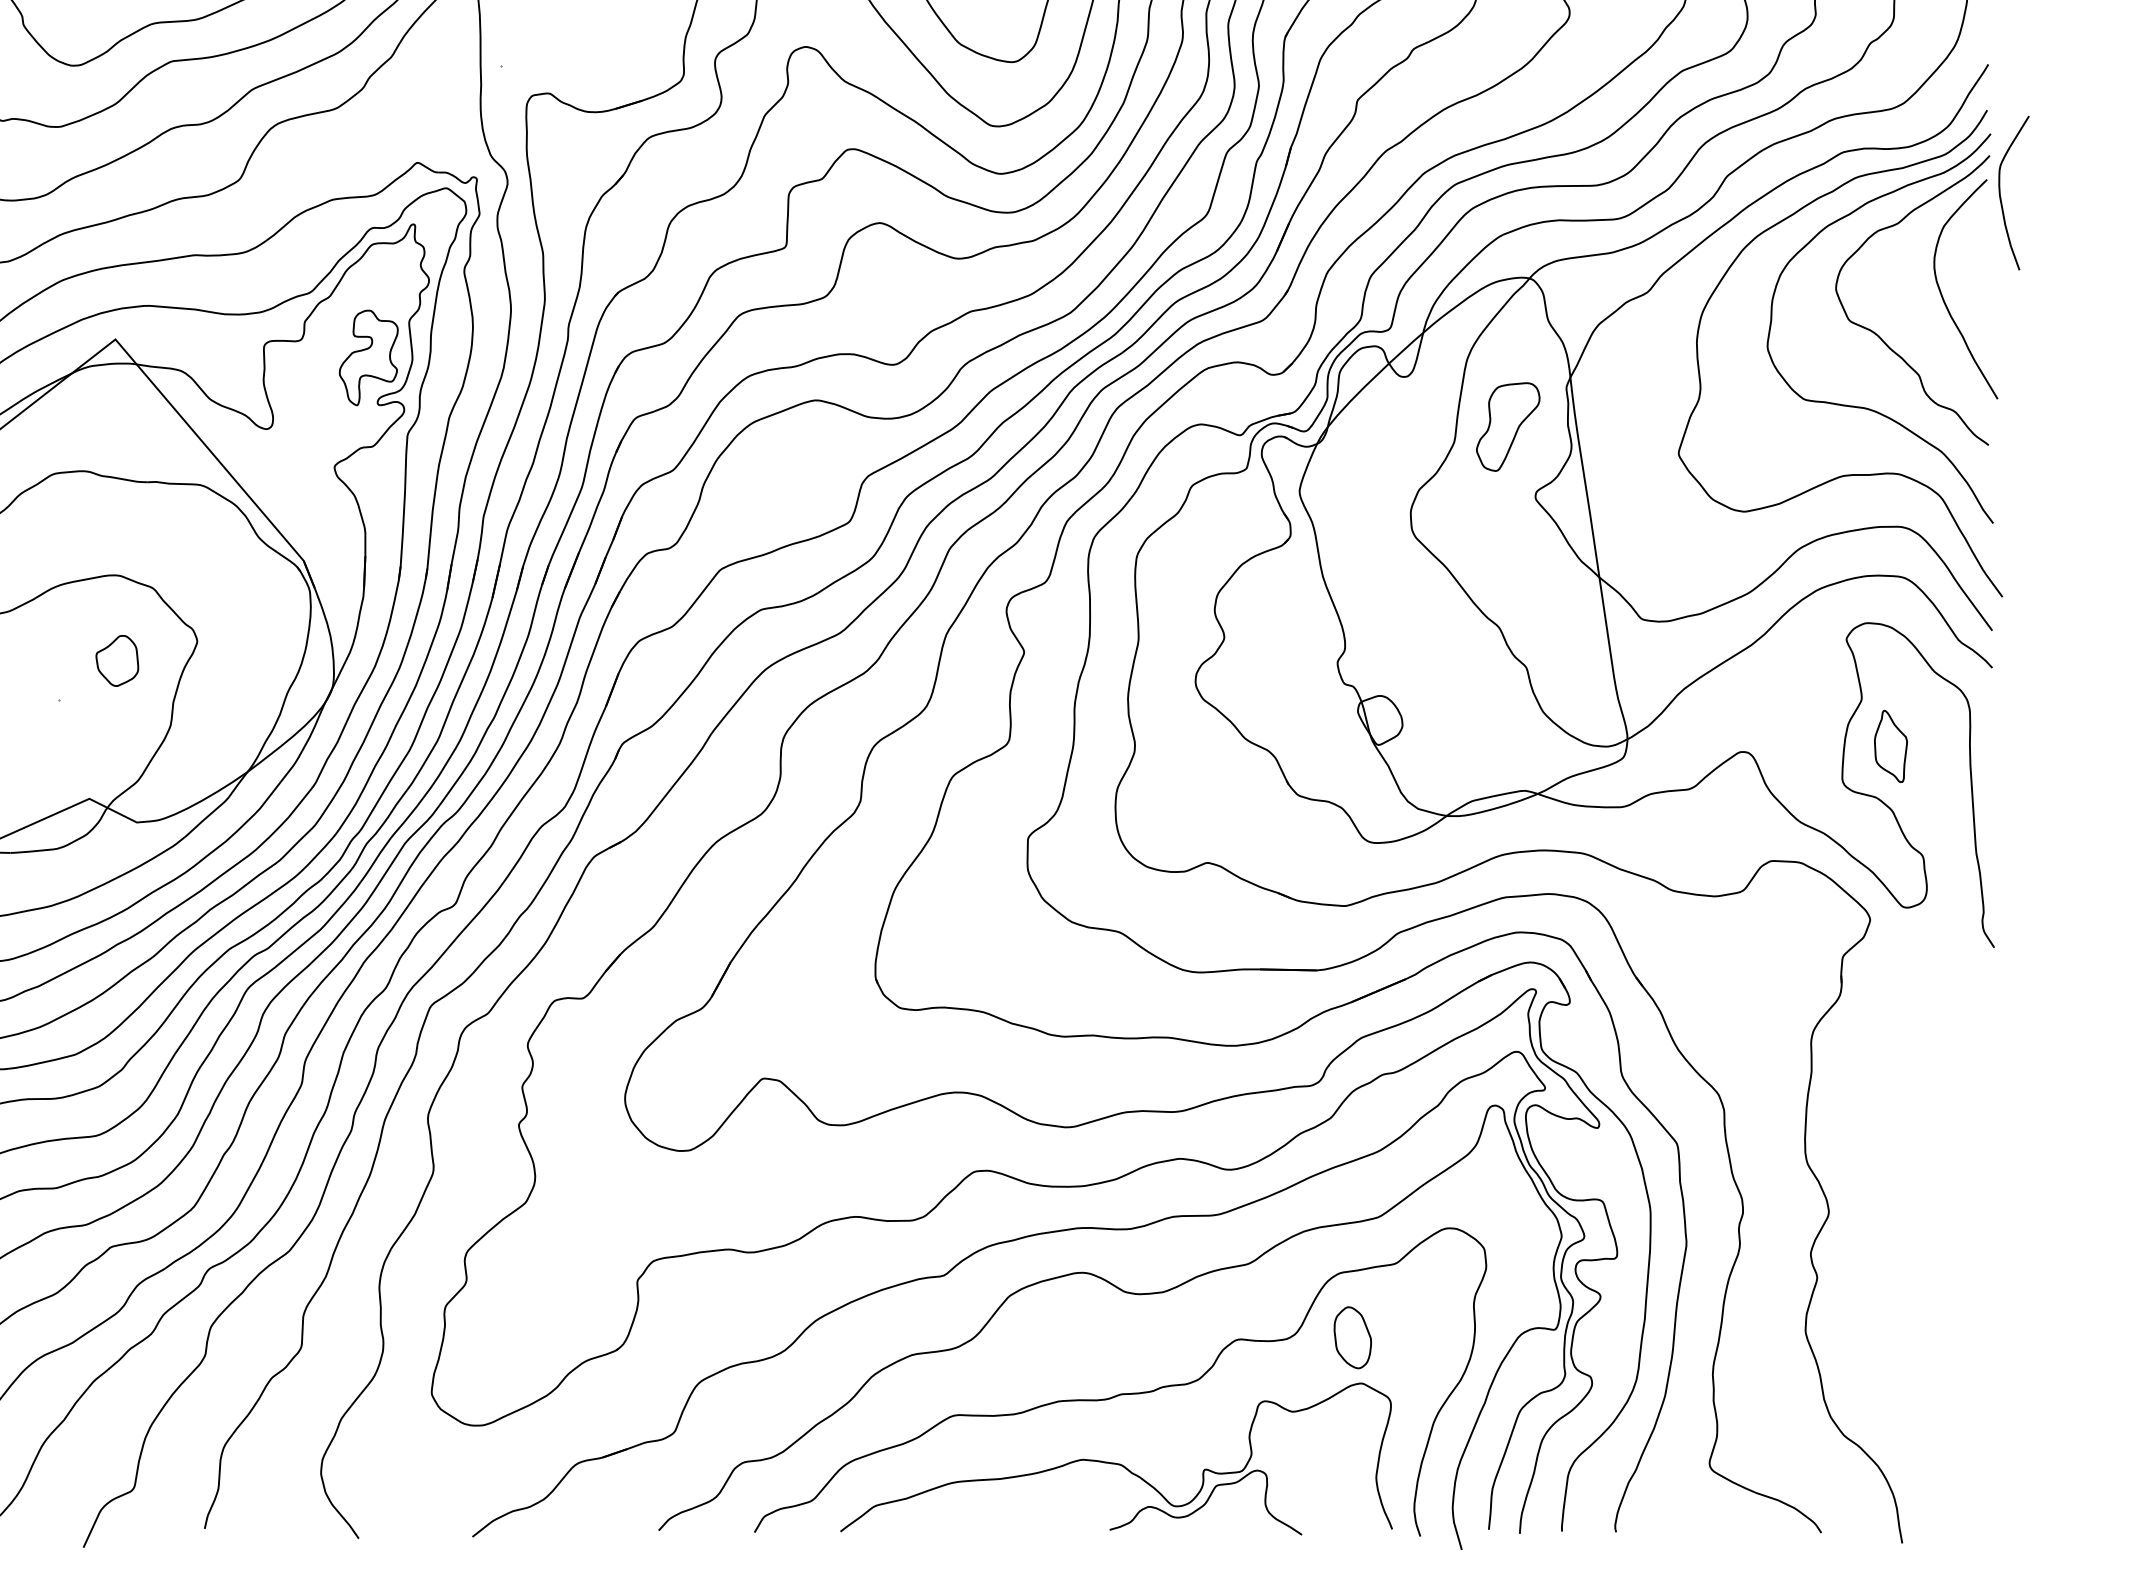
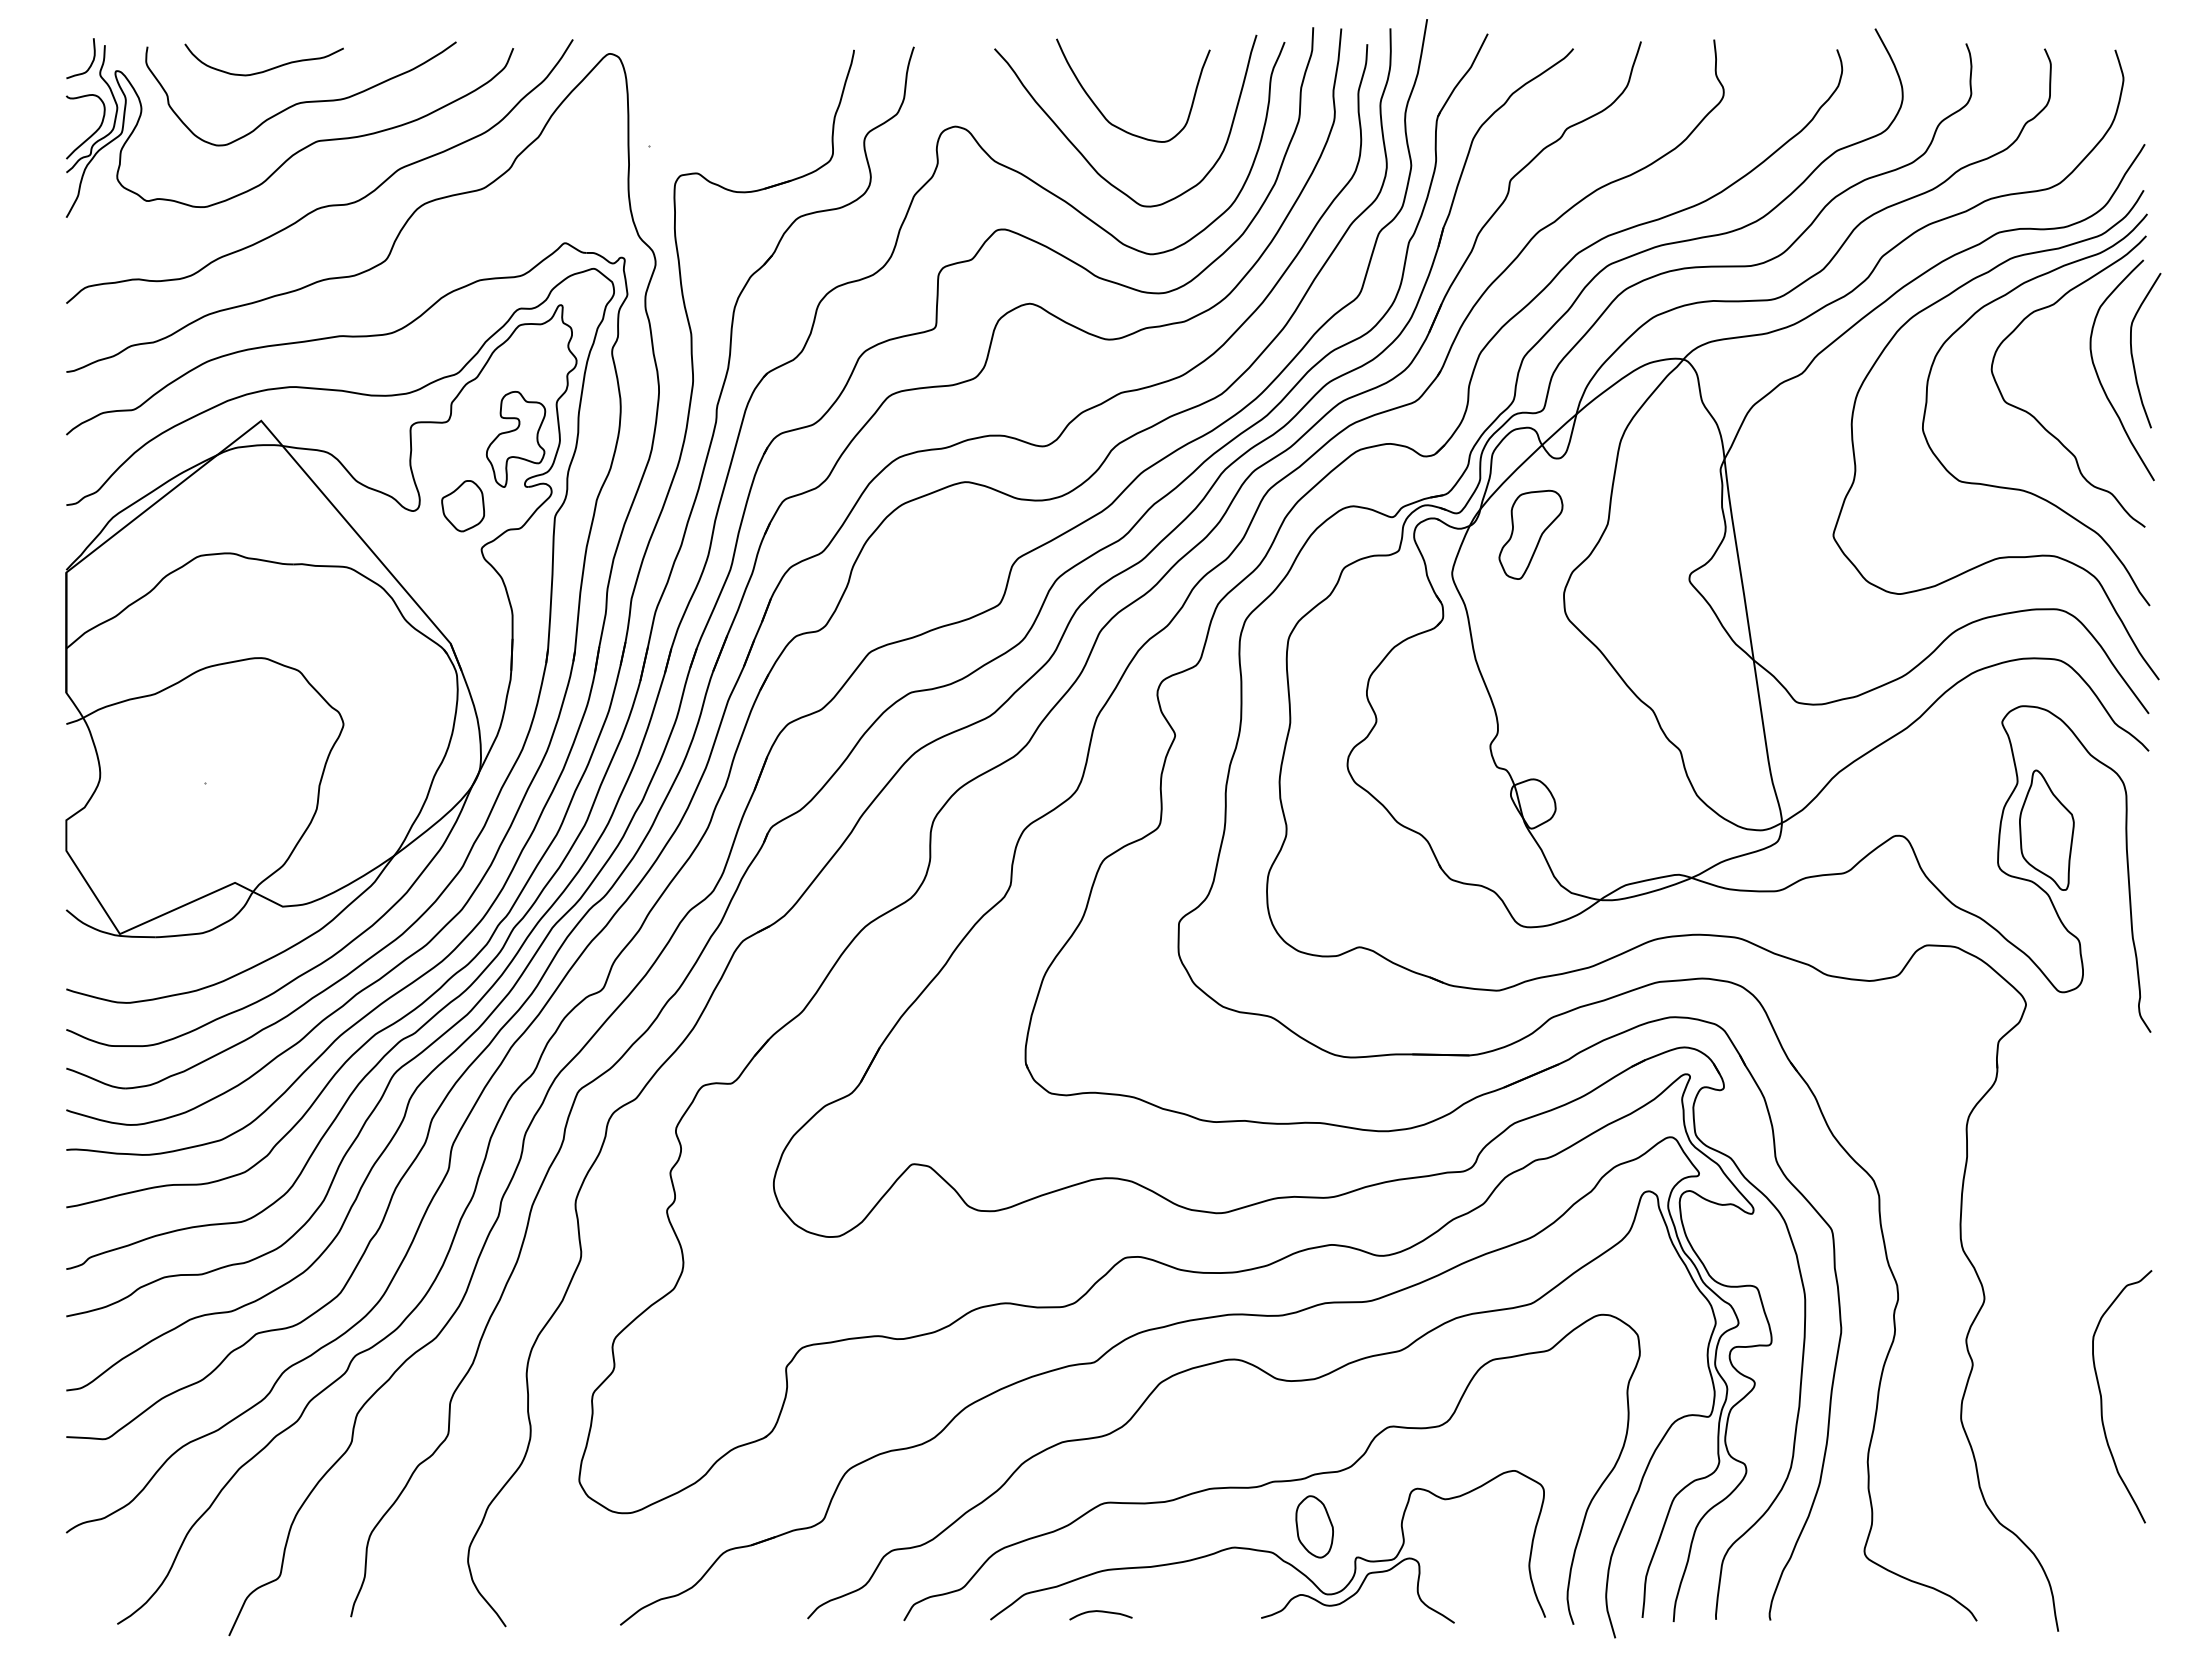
curve: (2000, 192) -> (2132, 350), moved
part: (1507, 426) -> (1530, 534), moved
part: (116, 661) -> (462, 506), moved
part: (1890, 745) -> (2046, 829), size x1.67
curve: (1946, 1311) -> (2102, 1398), added
part: (1352, 1337) -> (1314, 1526), moved
curve: (949, 1524) -> (1100, 1612), added

